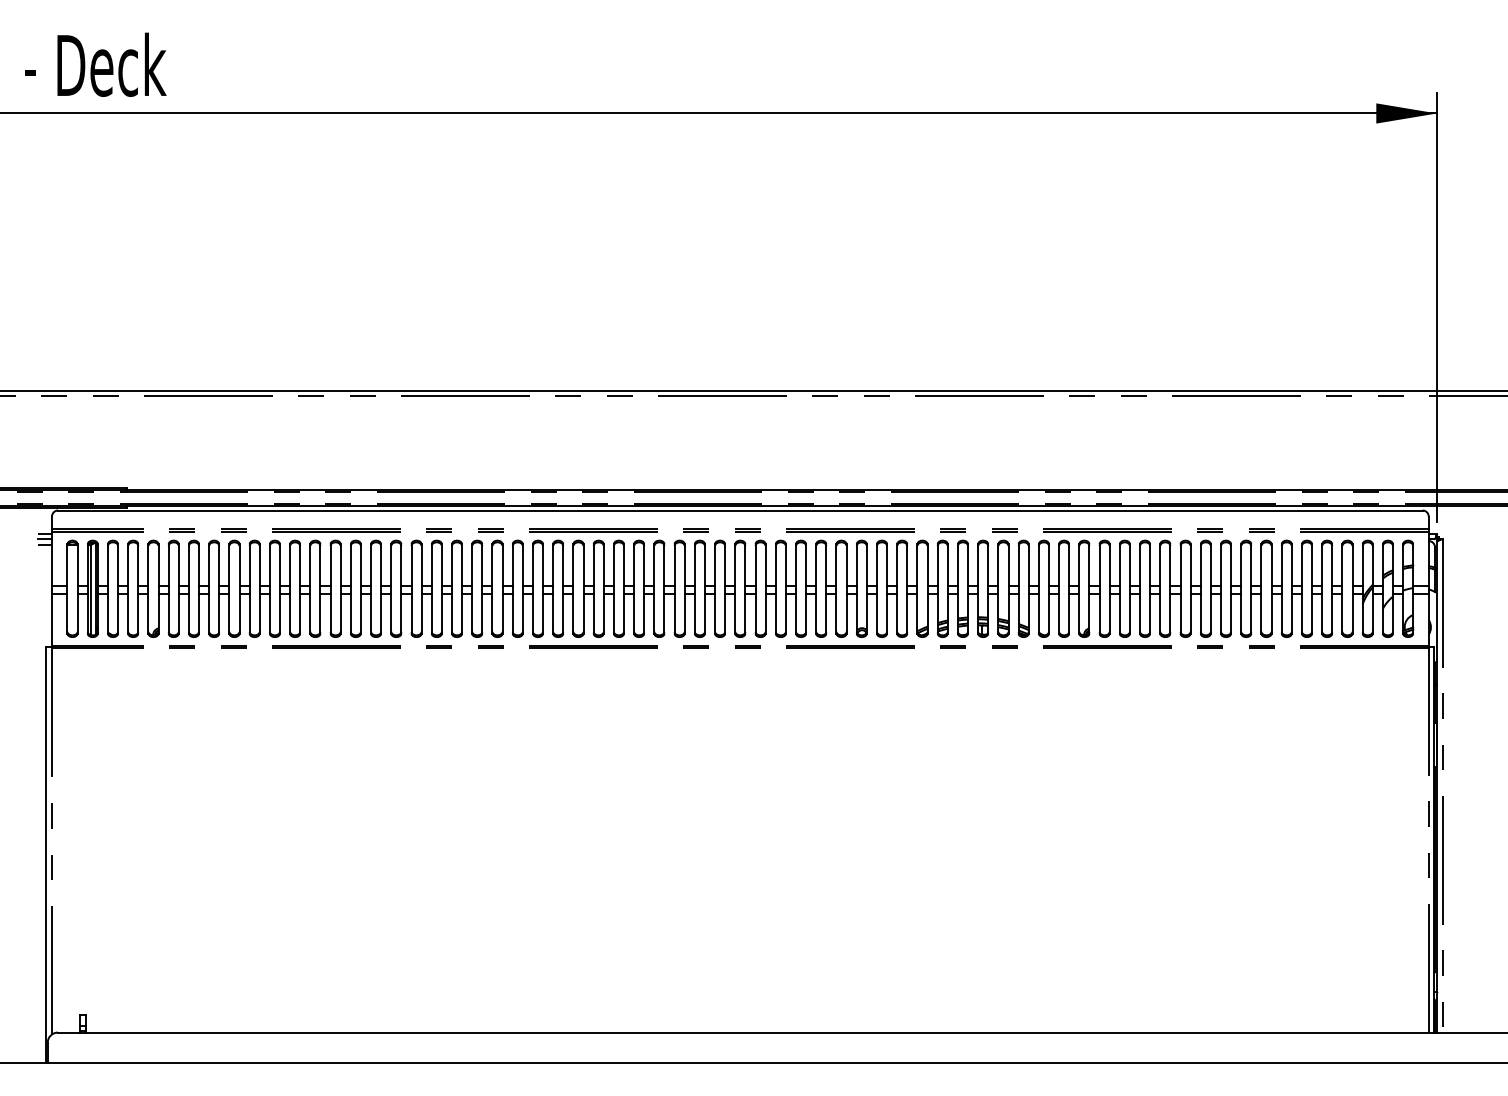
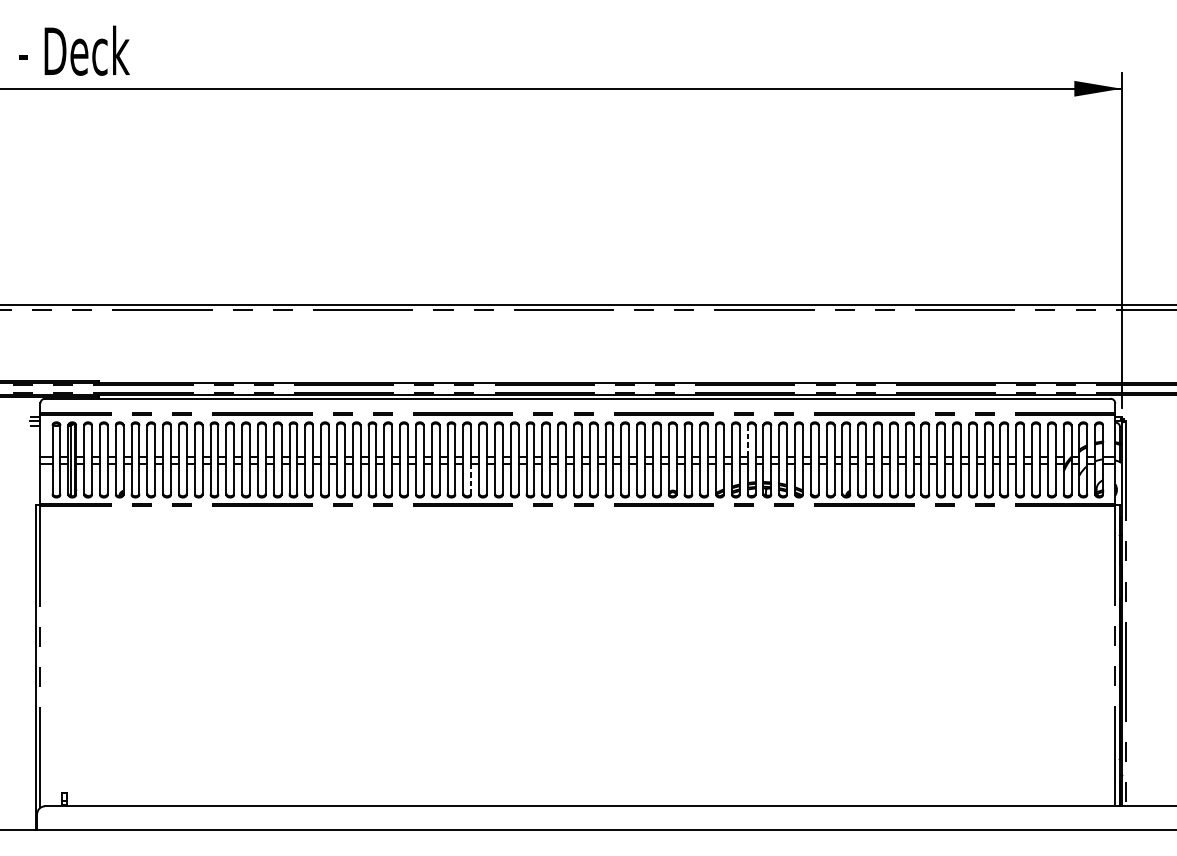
line: (957, 564) -> (747, 440), solid -> dashed
line: (603, 613) -> (471, 479), solid -> dashed

